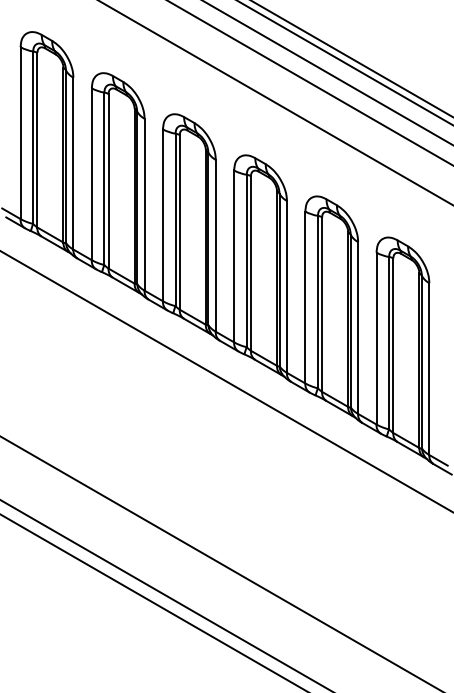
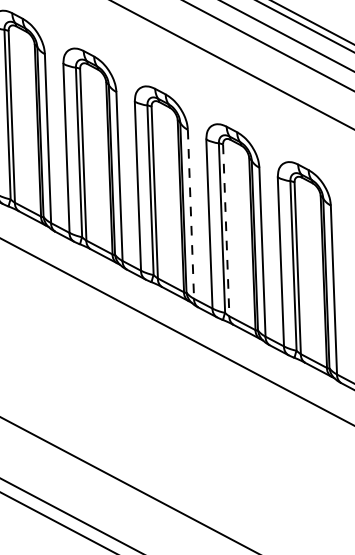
line: (286, 286) -> (190, 213), solid -> dashed
line: (322, 305) -> (226, 231), solid -> dashed

